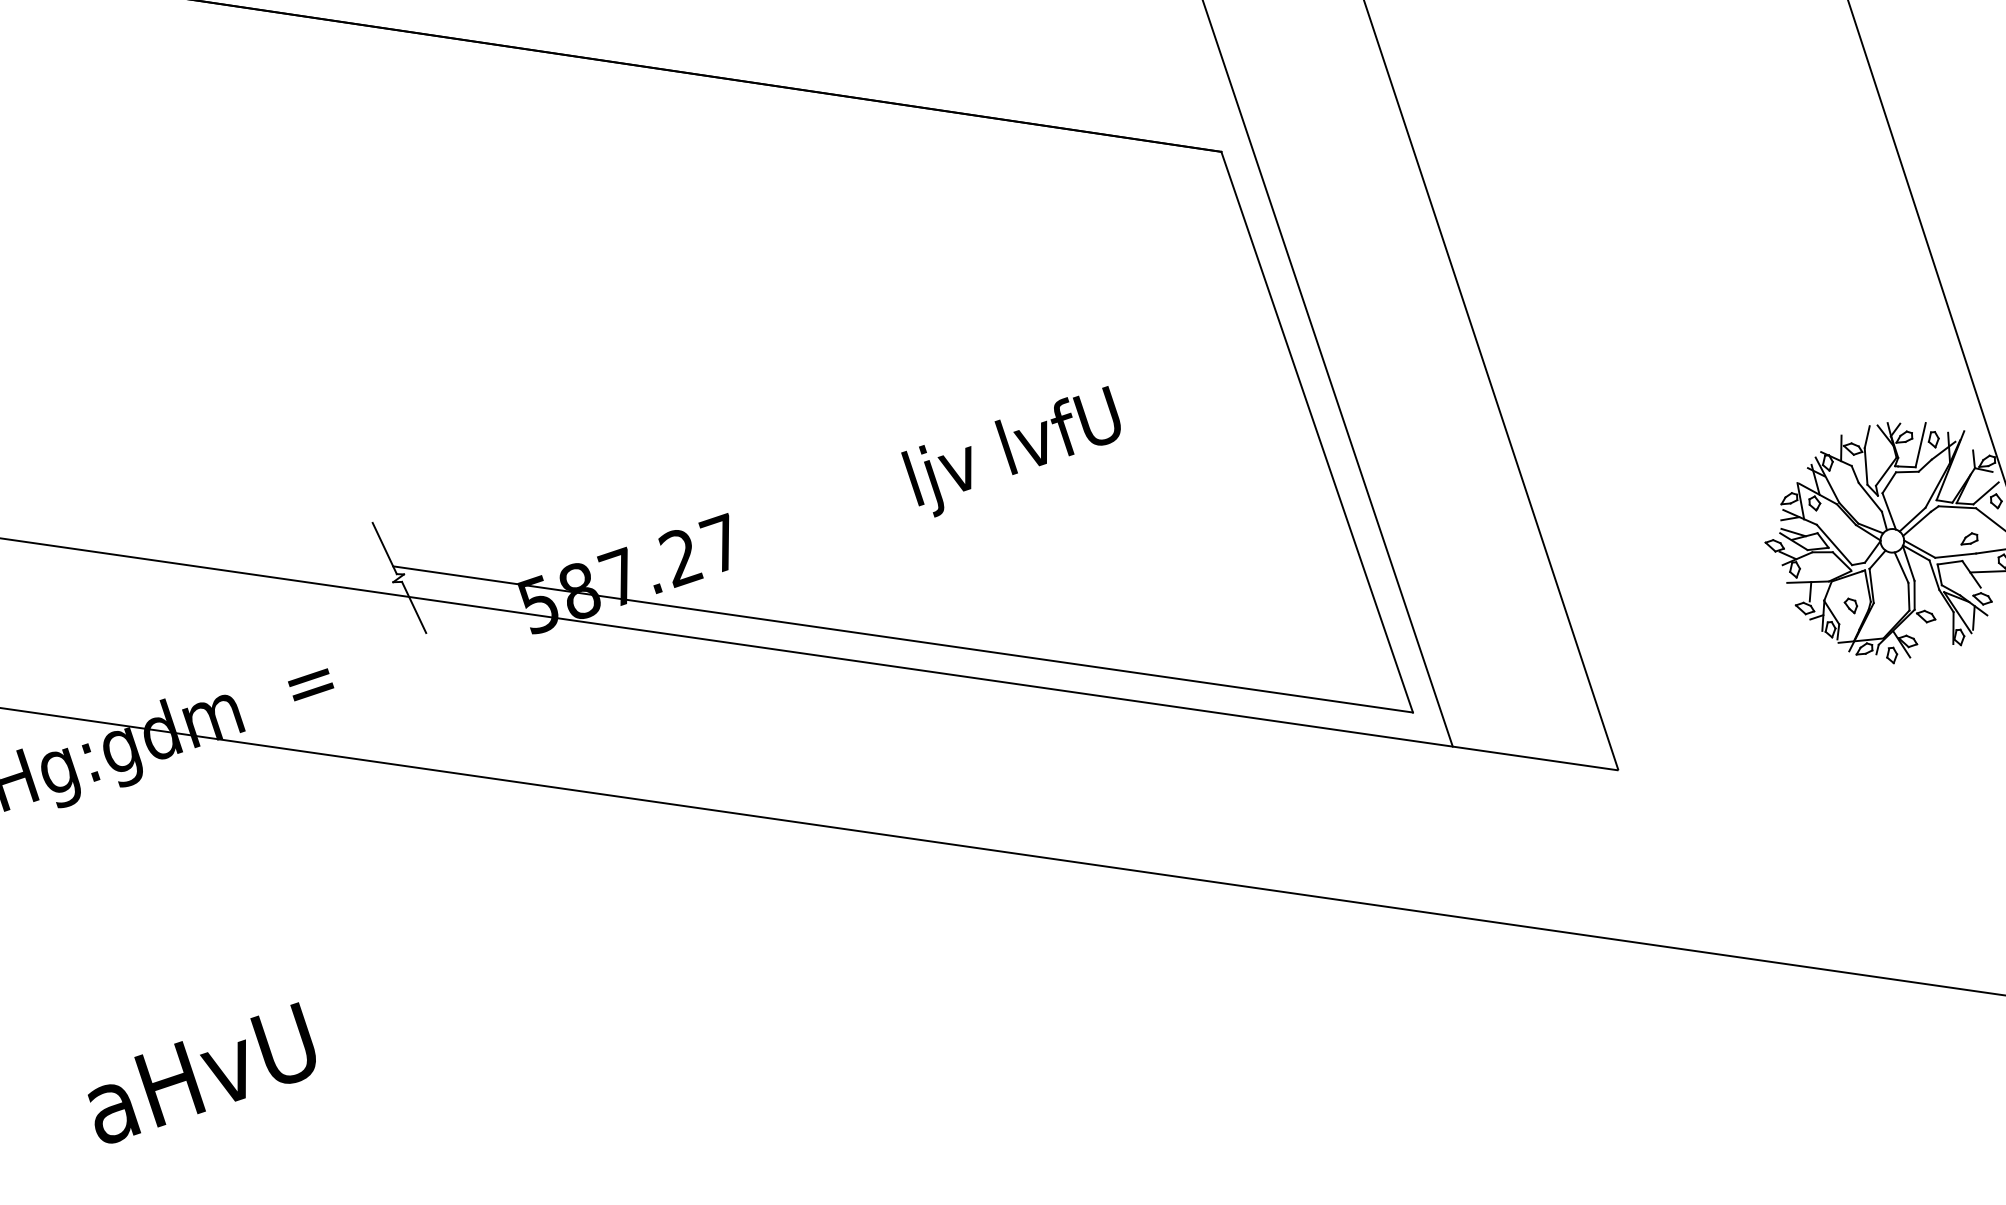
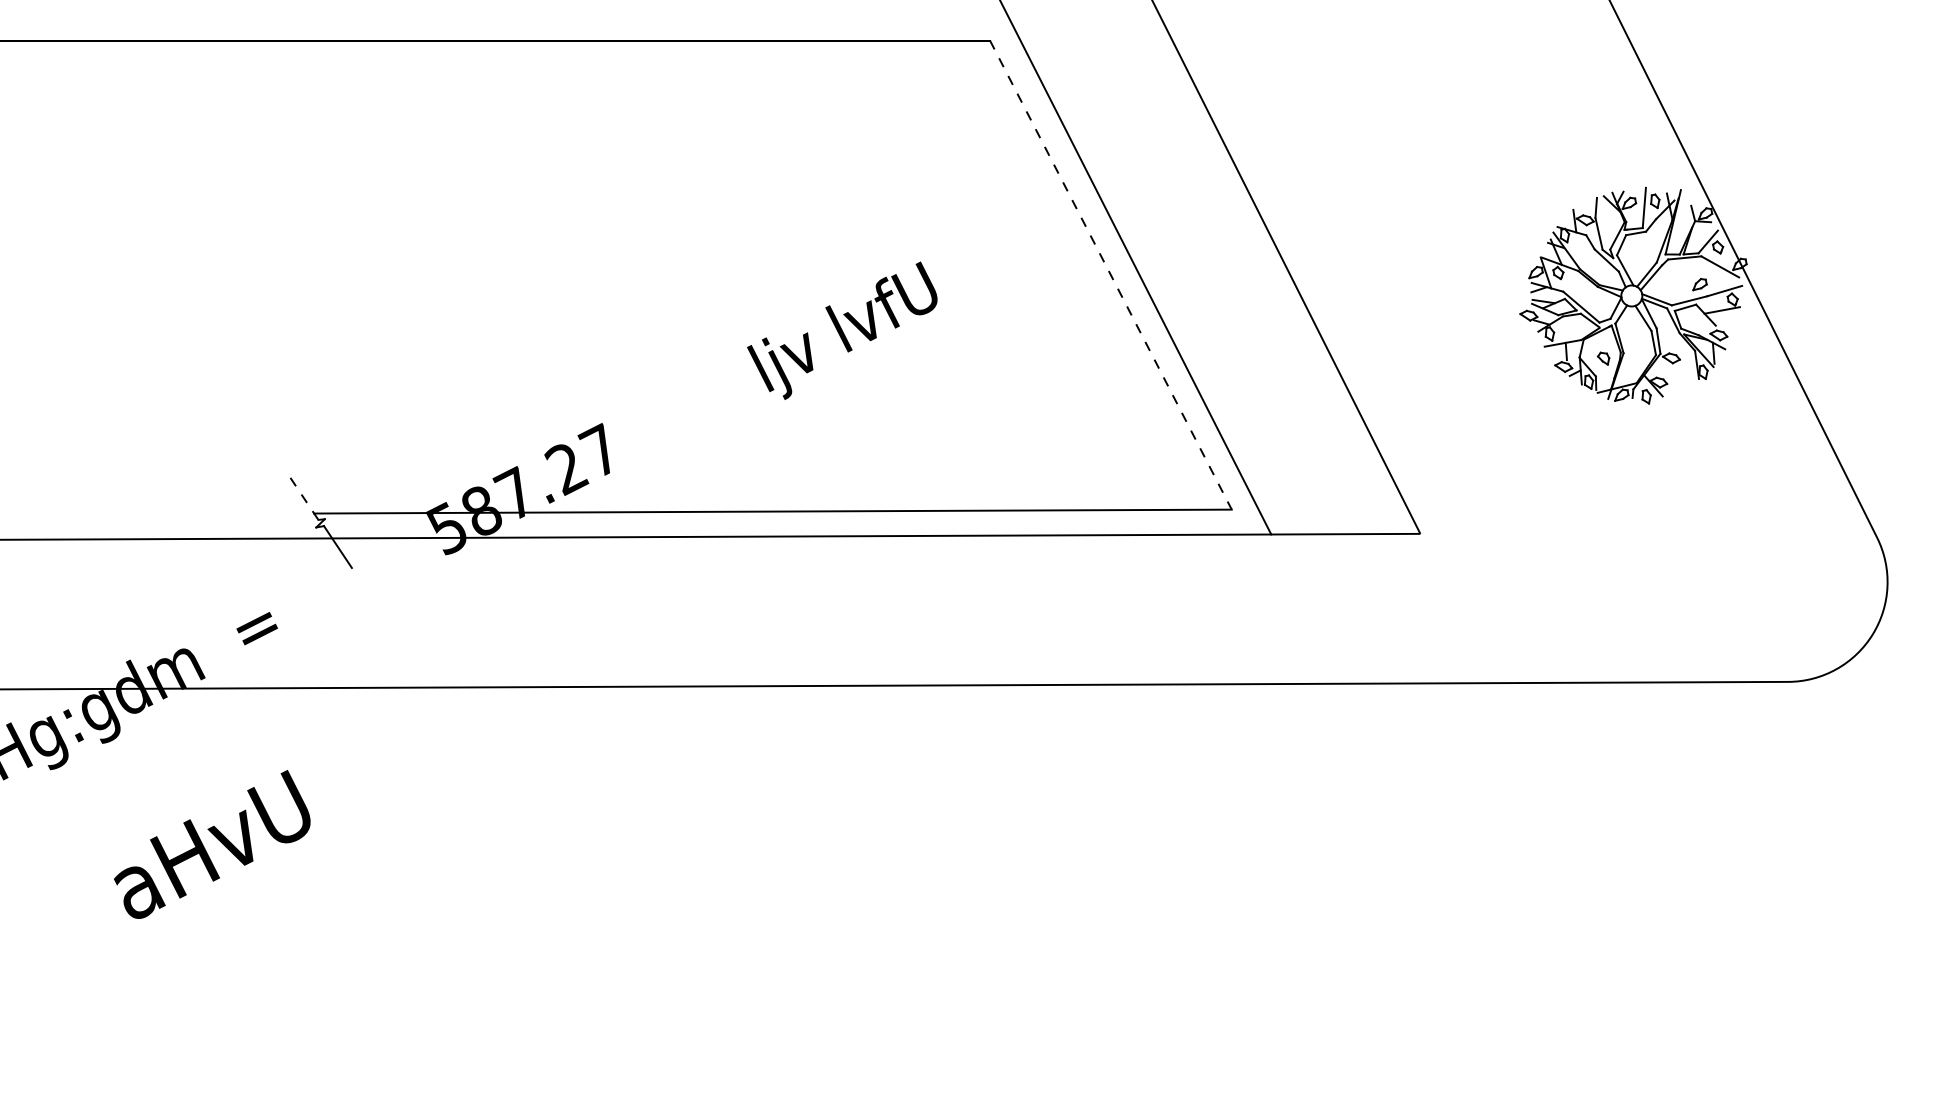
line: (1316, 432) -> (1110, 275), solid -> dashed
line: (384, 549) -> (304, 499), solid -> dashed
text: (203, 1072) -> (212, 844), moved

